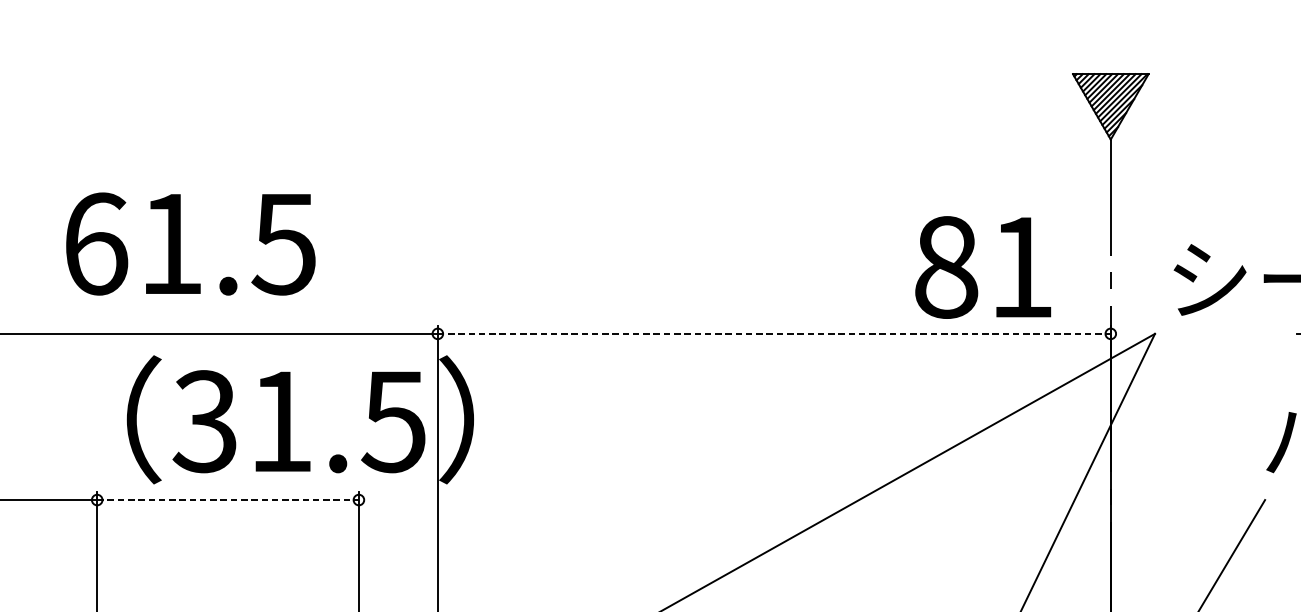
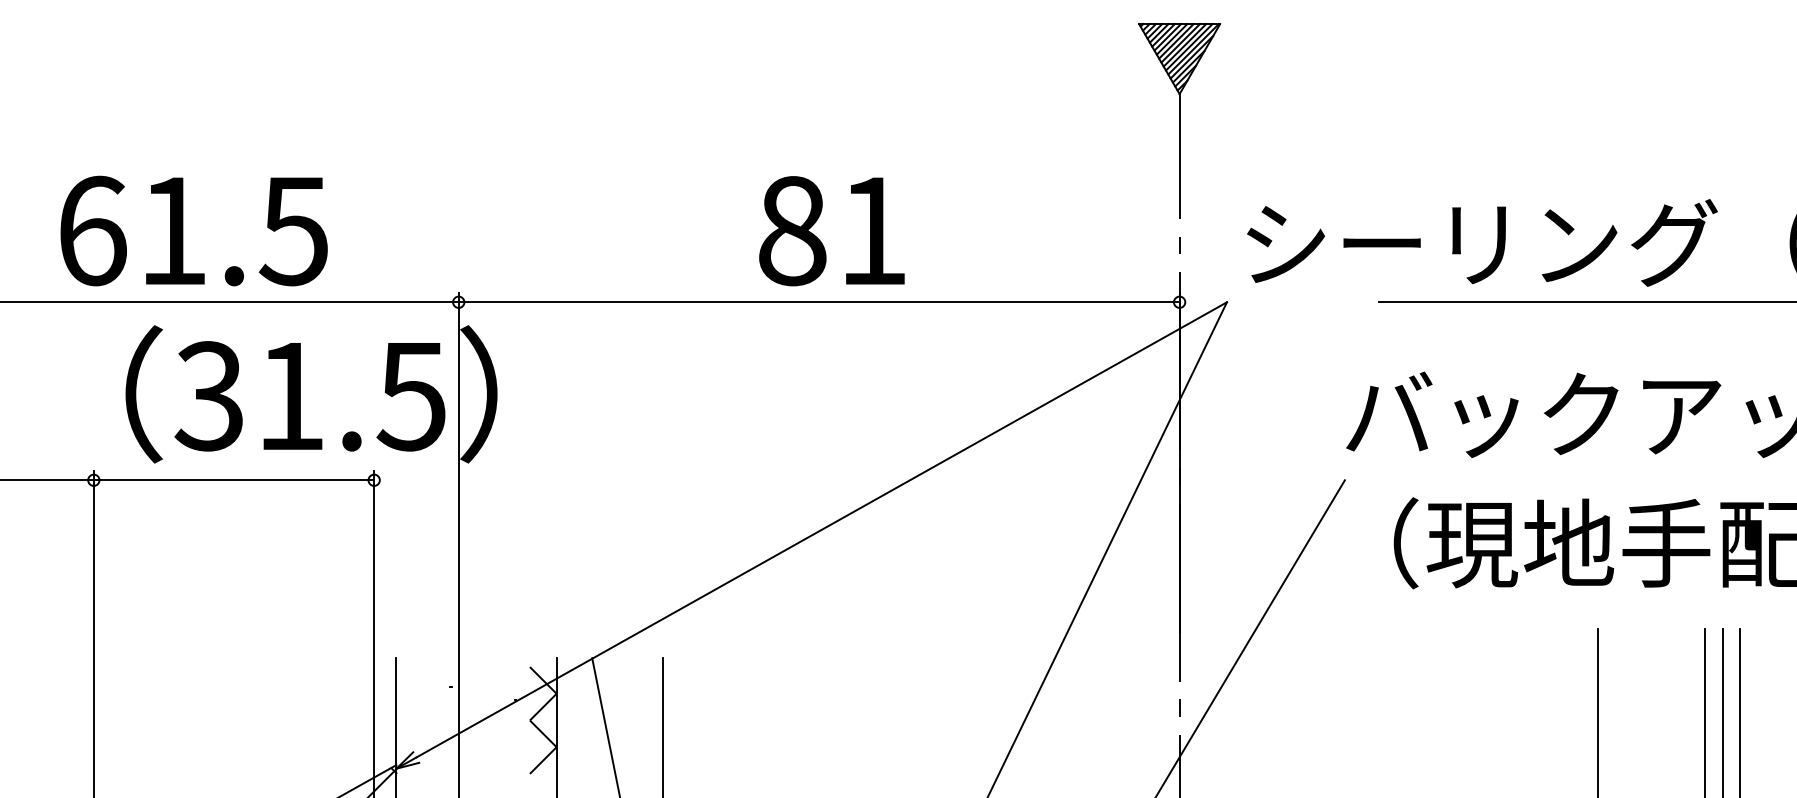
text: (190, 243) -> (193, 230), moved
text: (982, 267) -> (831, 231), moved
line: (774, 334) -> (819, 302), dashed -> solid
line: (228, 500) -> (234, 480), dashed -> solid

